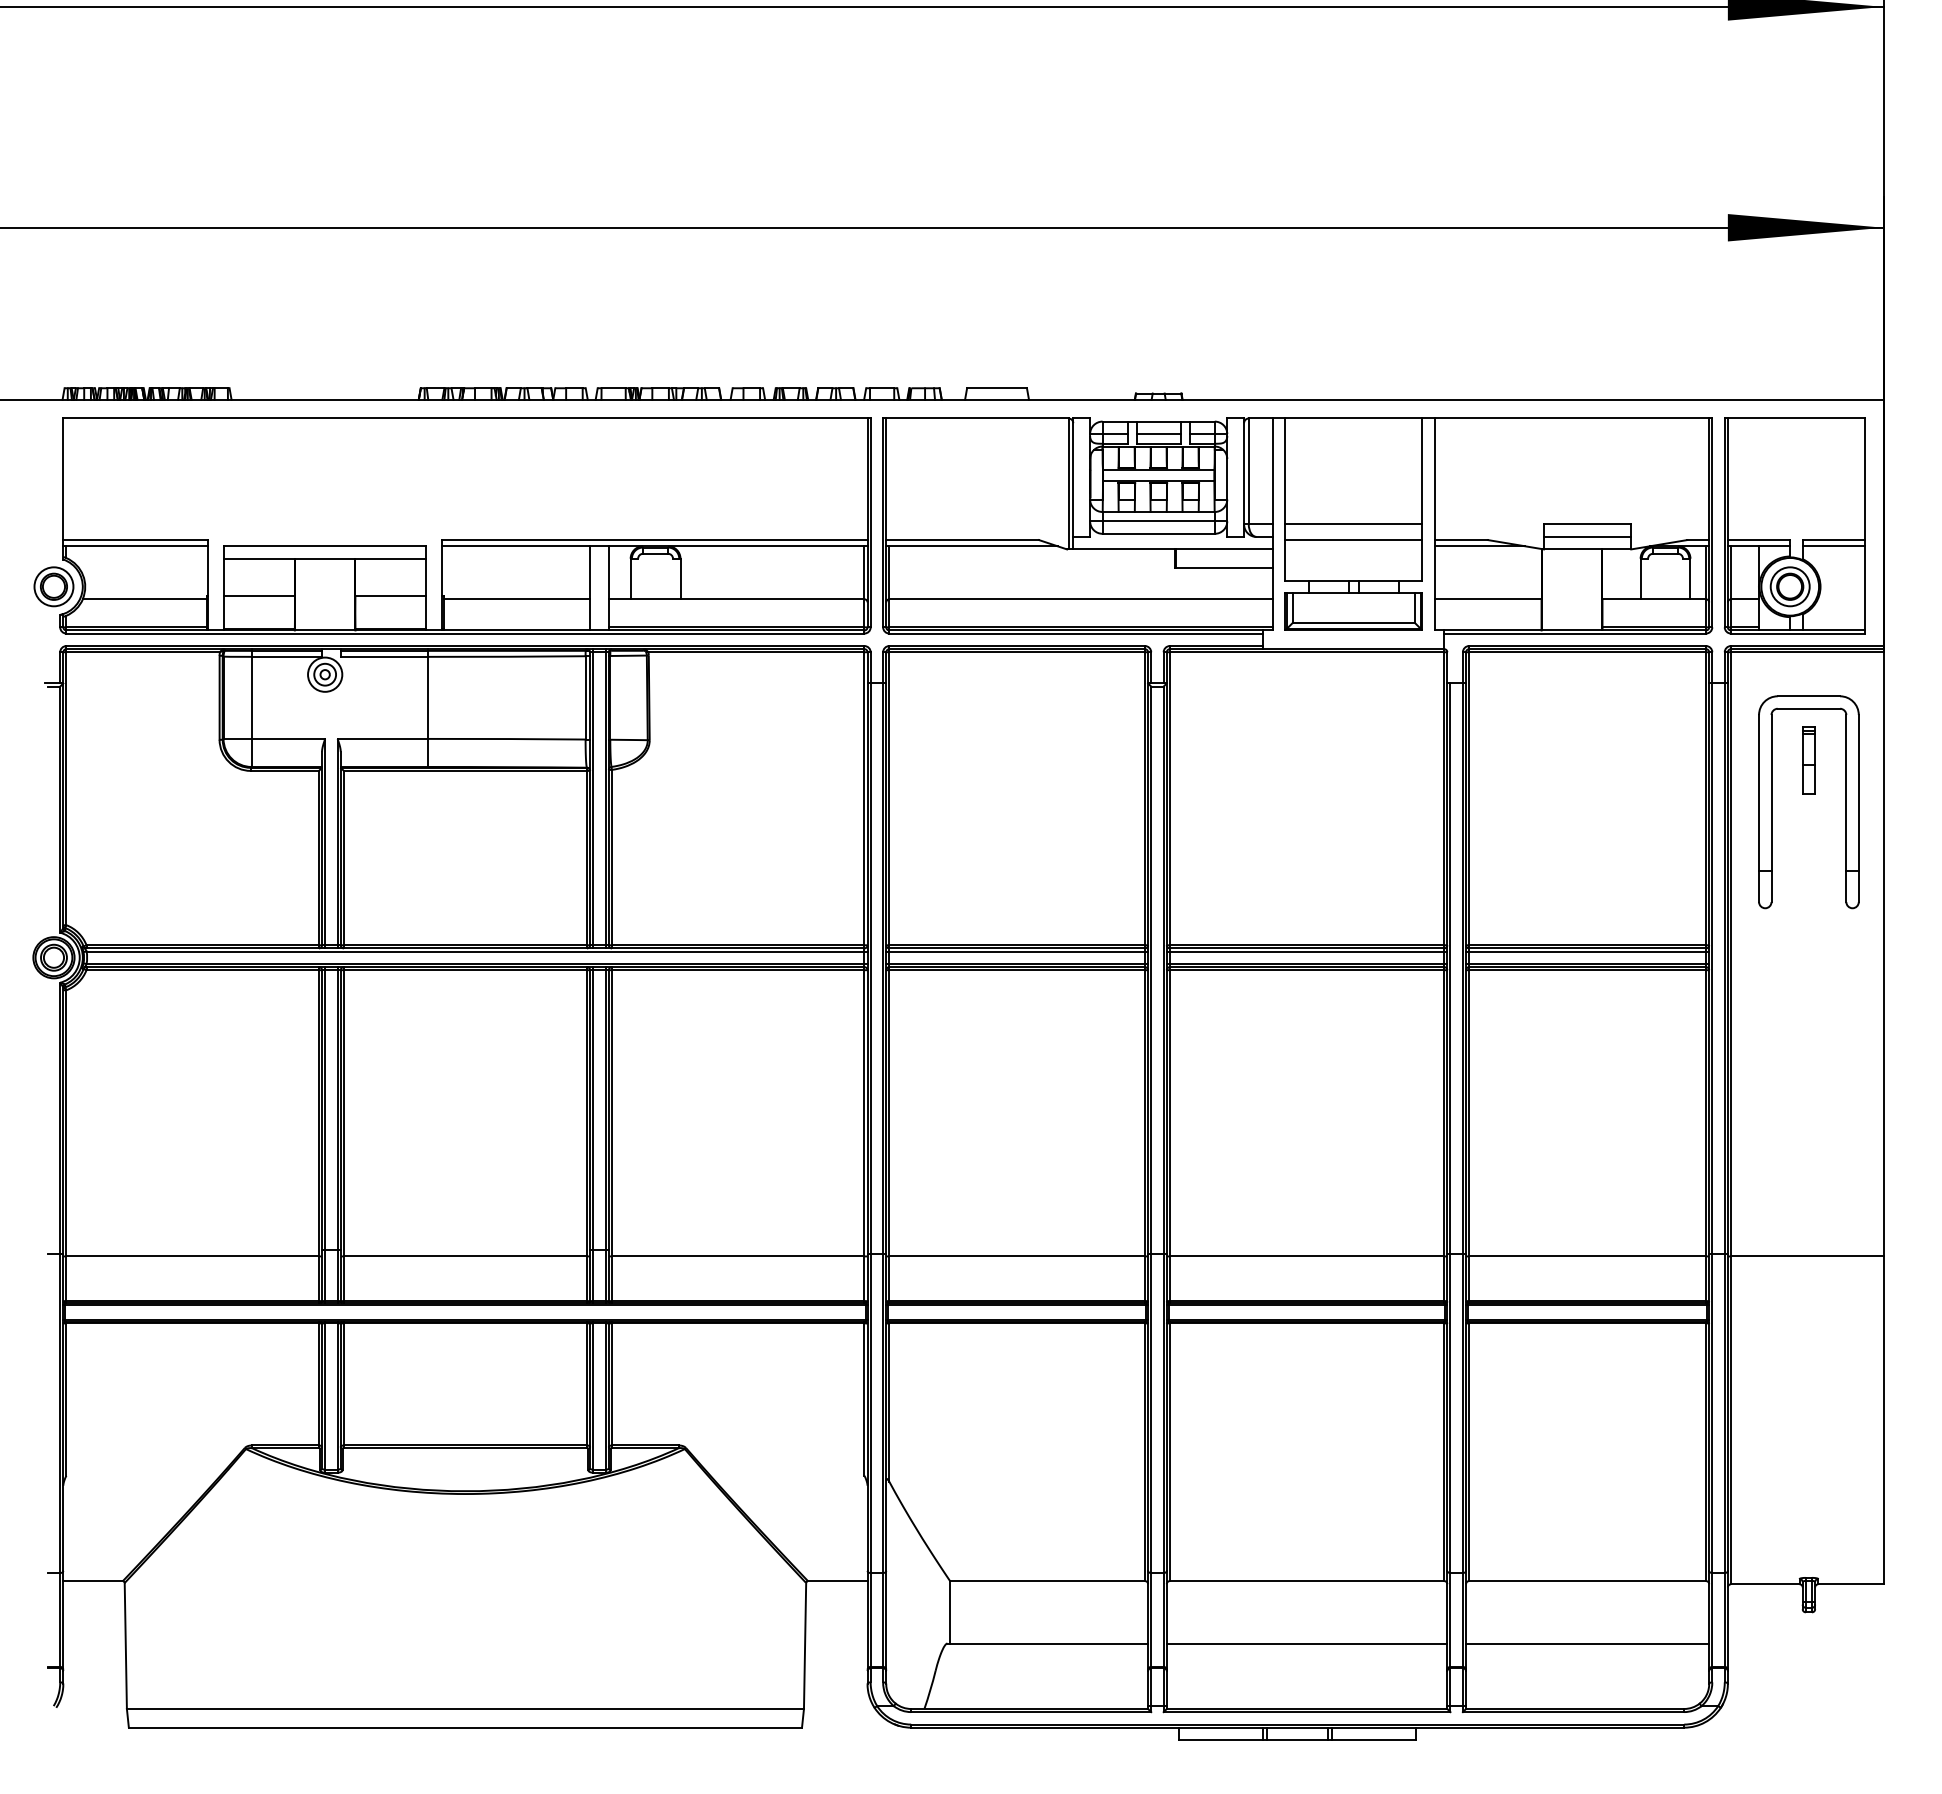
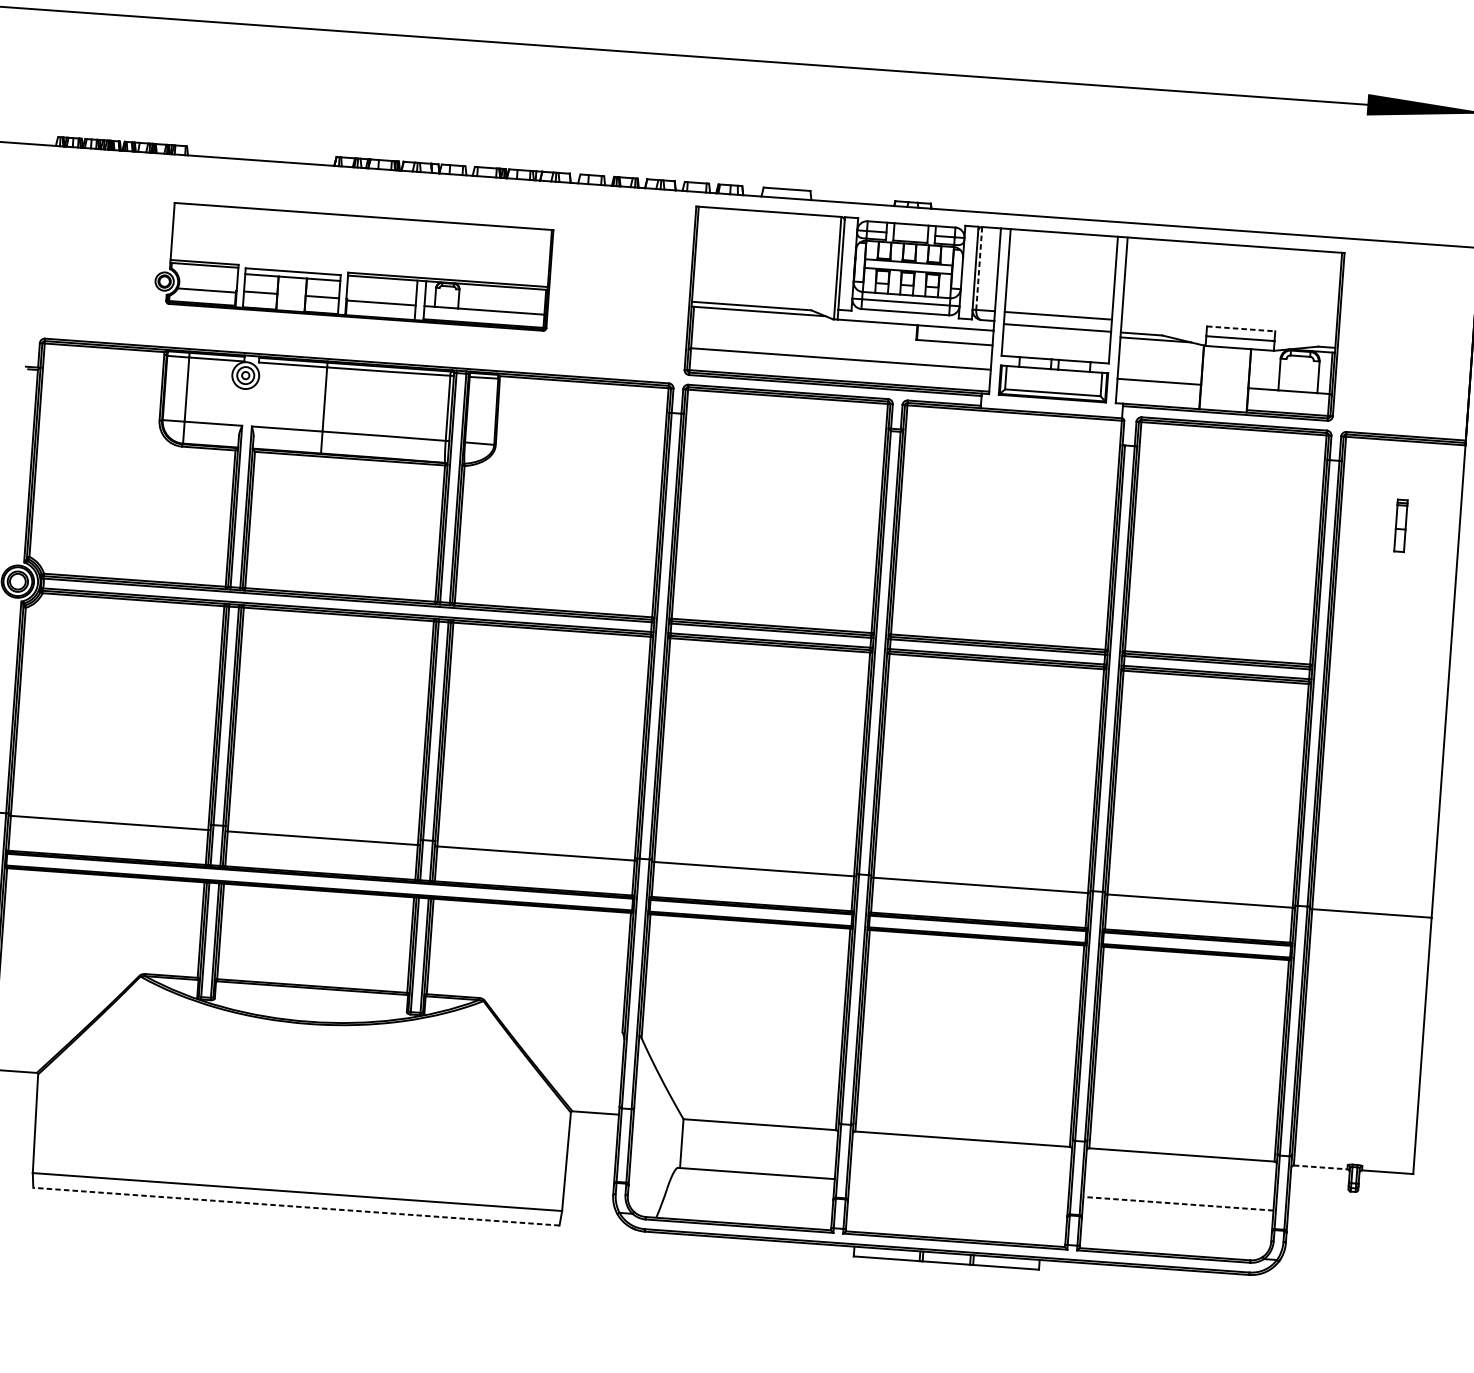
line: (1158, 434) -> (910, 234), removed
line: (1248, 471) -> (979, 268), solid -> dashed
line: (1587, 524) -> (1241, 328), solid -> dashed
part: (452, 525) -> (353, 266), size x0.6
part: (1794, 525) -> (1402, 341), removed
part: (1772, 802) -> (1370, 556), removed
line: (1765, 1584) -> (1320, 1167), solid -> dashed
line: (1306, 1643) -> (958, 1187), removed
line: (1587, 1643) -> (1178, 1203), solid -> dashed
line: (465, 1727) -> (296, 1206), solid -> dashed

